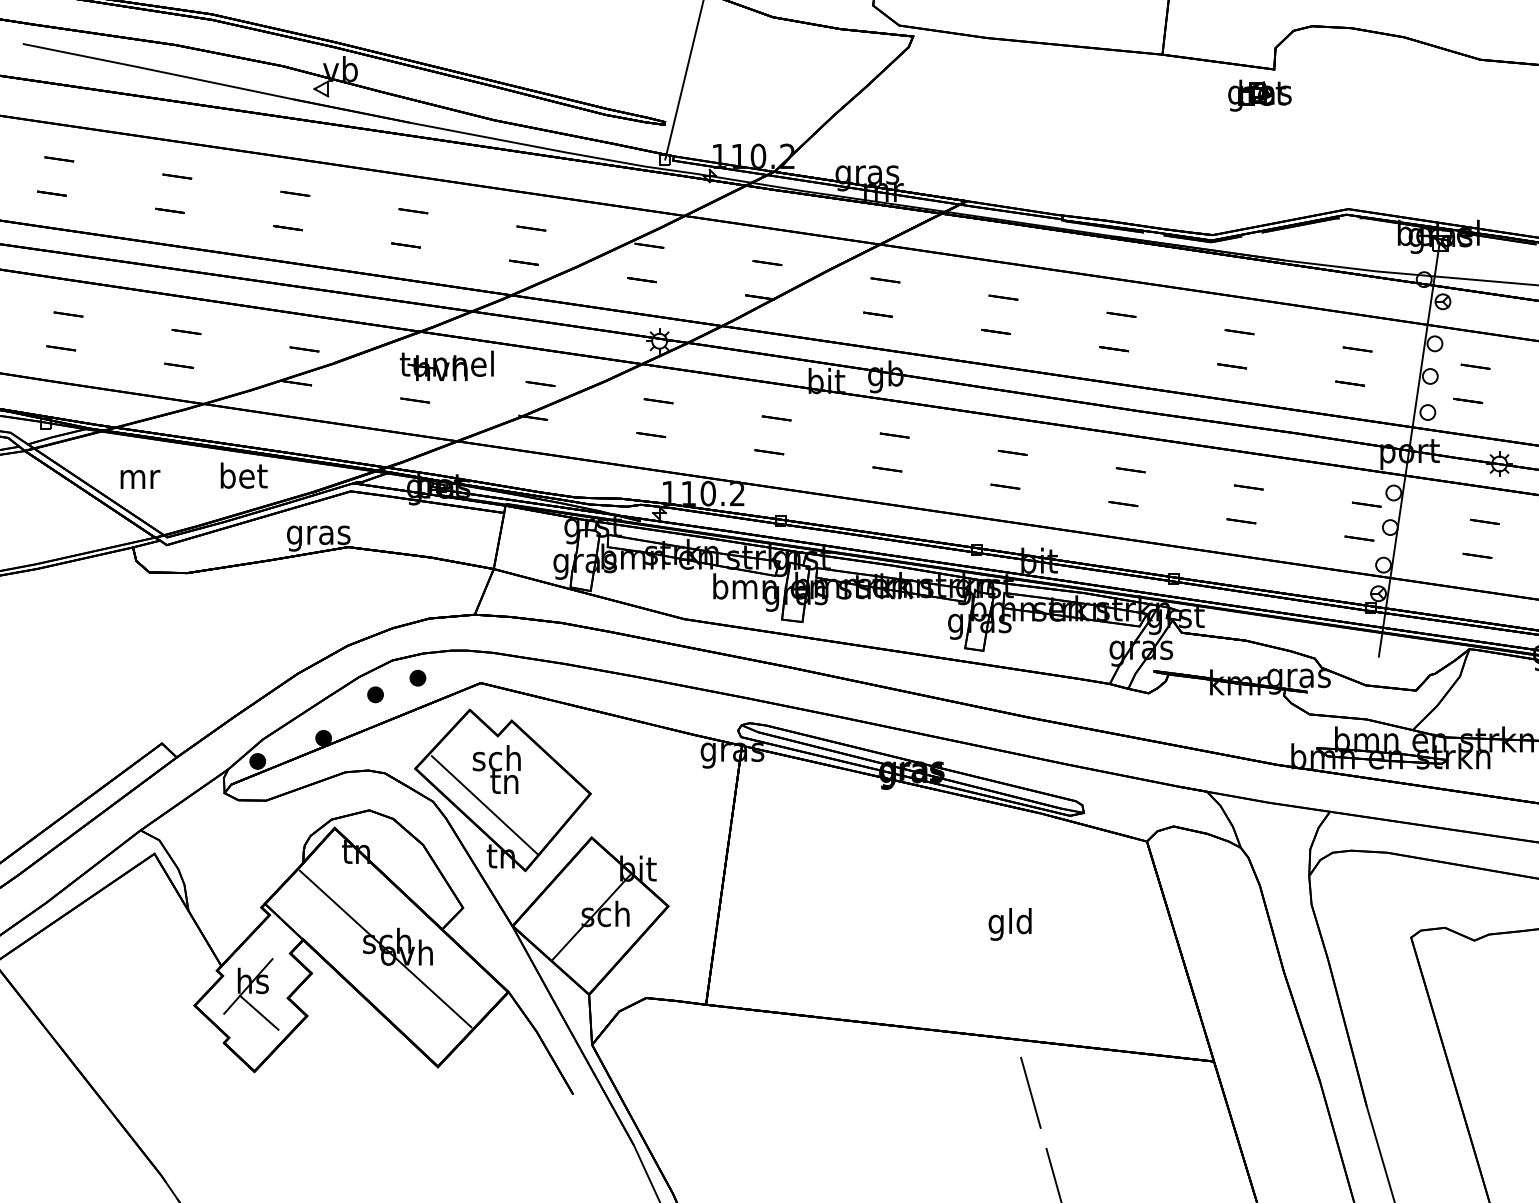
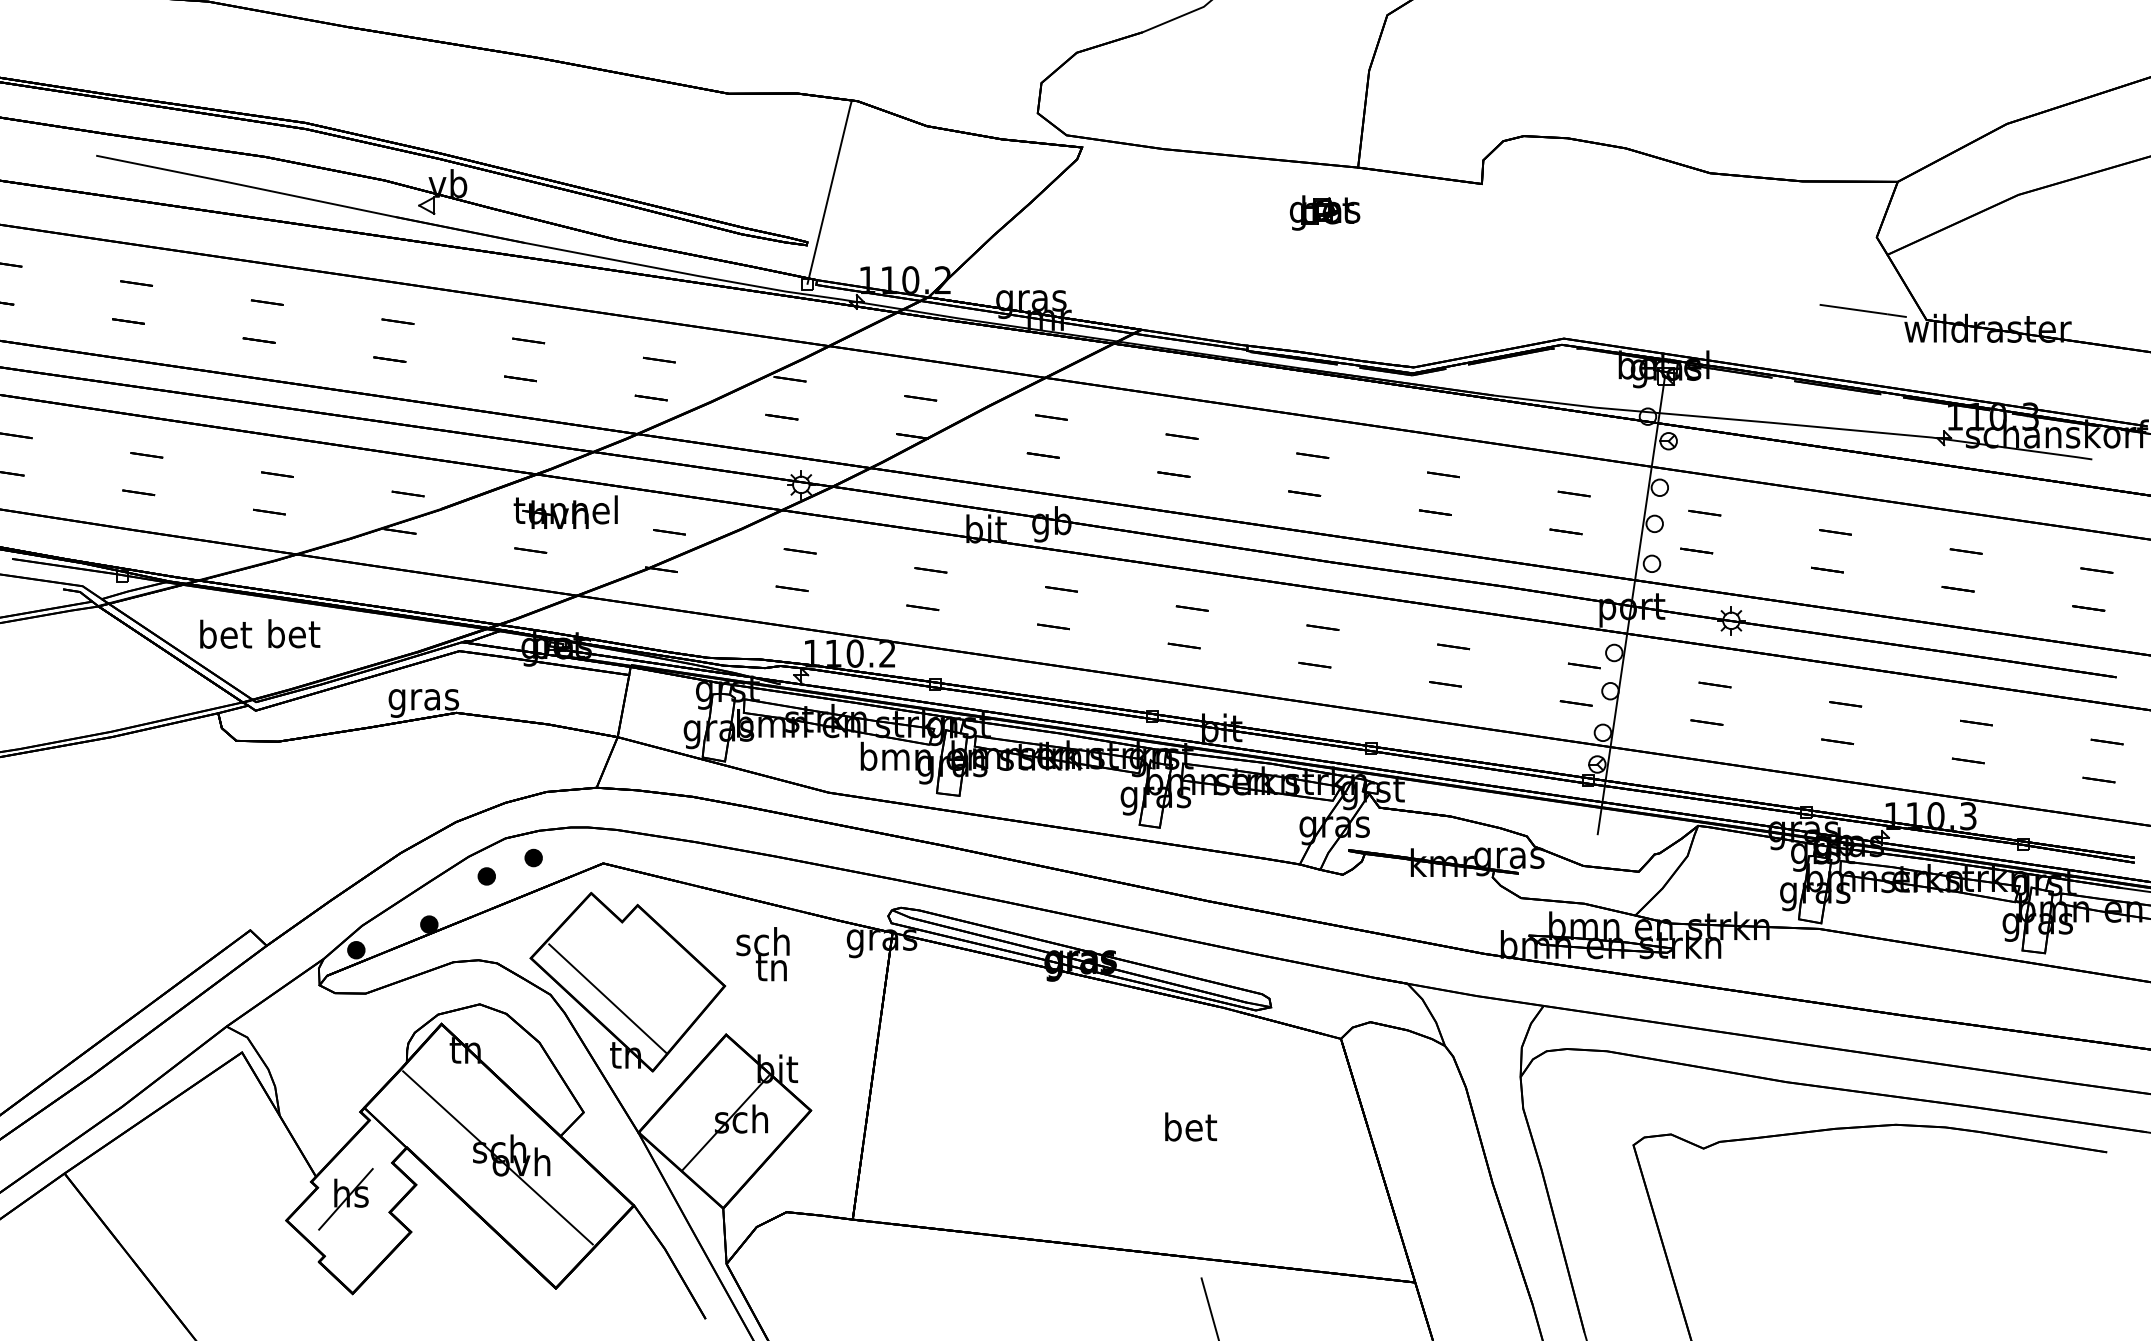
part: (1259, 95) -> (1324, 212), moved
text: (140, 475) -> (226, 633), mr -> bet
text: (244, 475) -> (294, 633), moved
text: (496, 769) -> (762, 954), moved
text: (1011, 924) -> (1191, 1130), gld -> bet
line: (258, 1012) -> (357, 1228), removed

